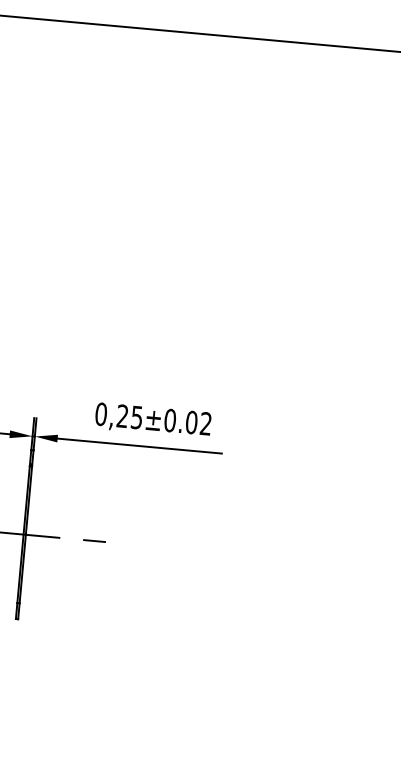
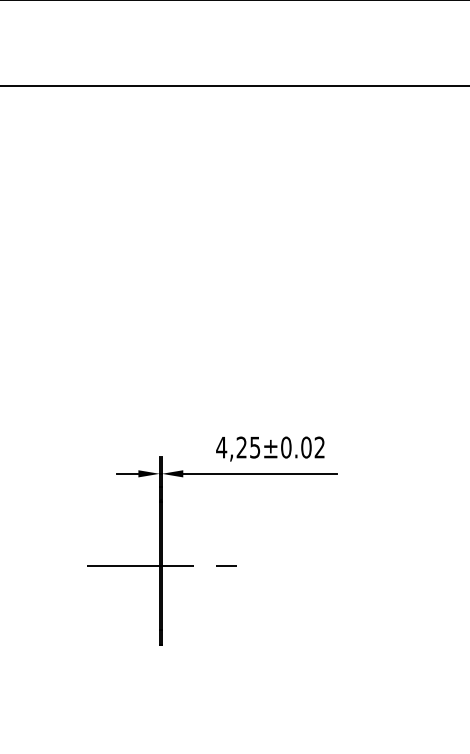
text: (101, 414) -> (221, 447), 0,25±0.02 -> 4,25±0.02

